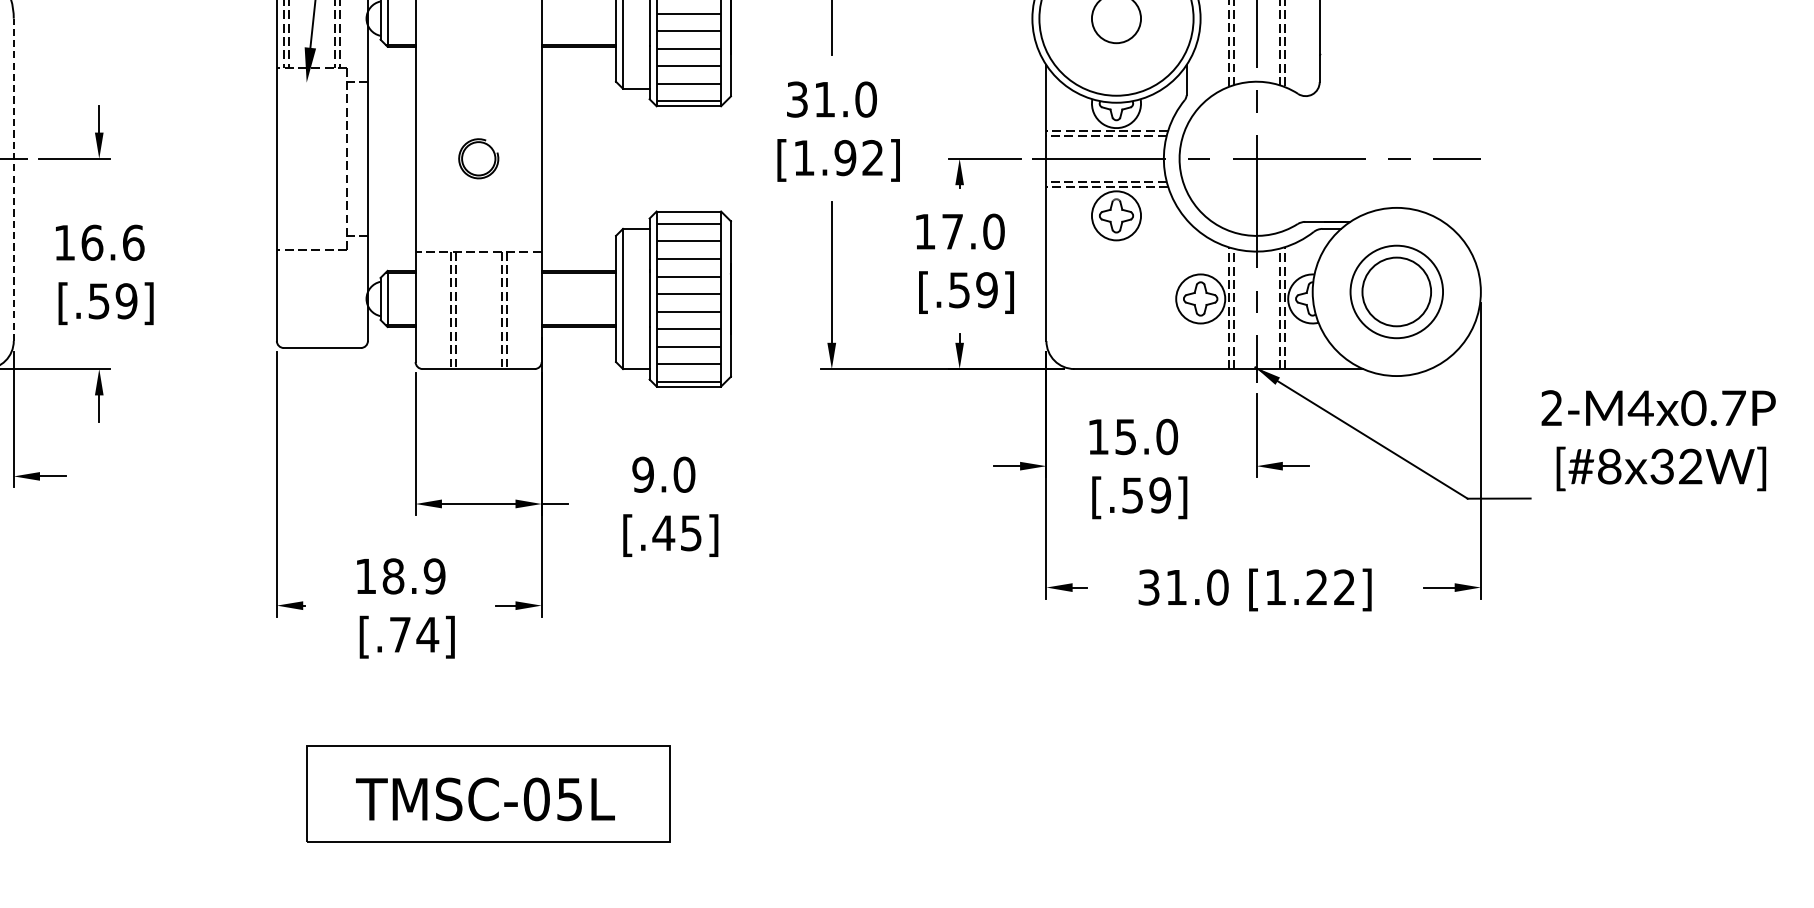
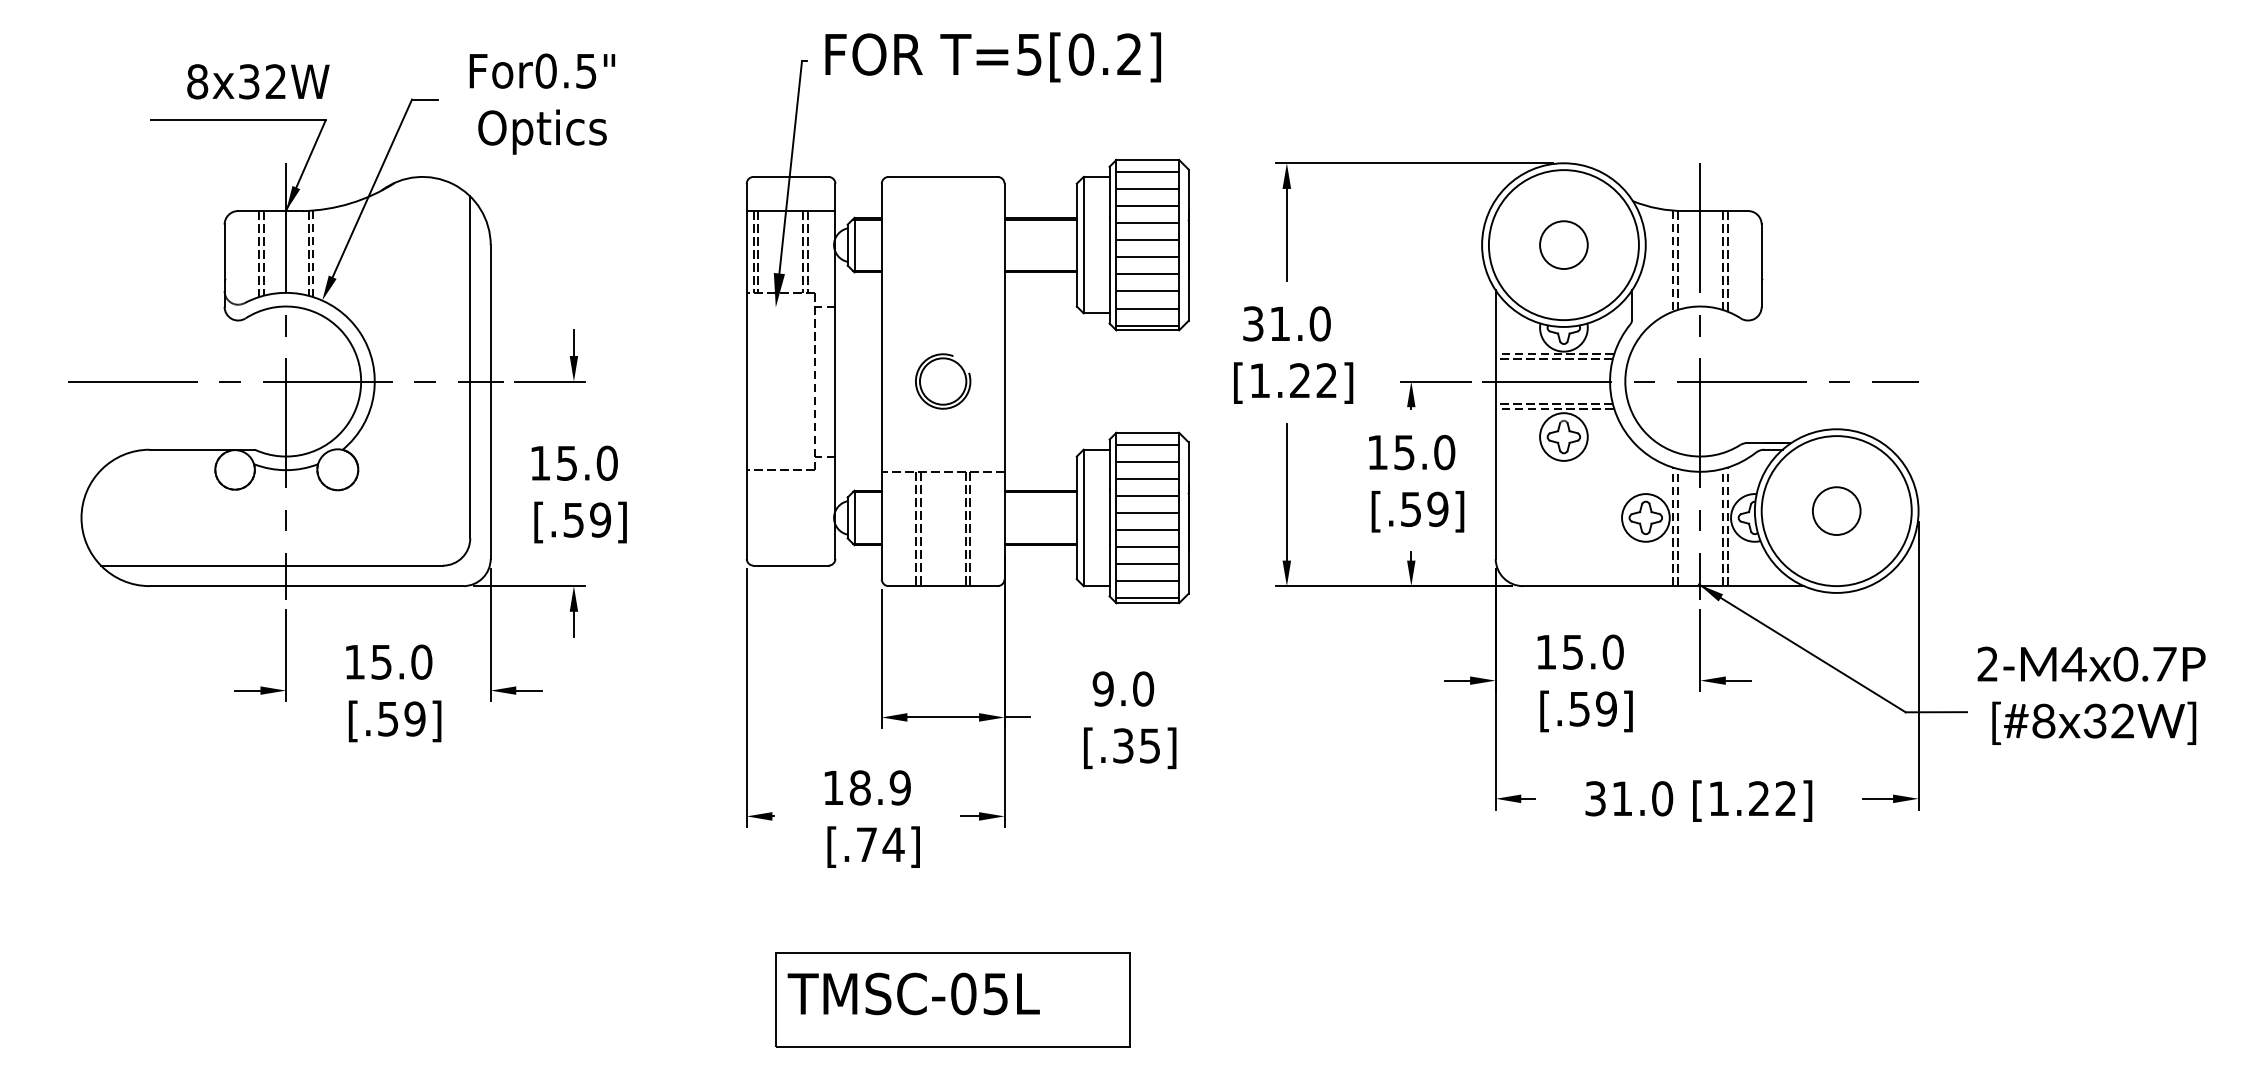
text: (844, 157) -> (1299, 380), [1.92] -> [1.22]
part: (479, 158) -> (943, 381), size x1.43
line: (13, 179) -> (490, 401), dashed -> solid
text: (952, 231) -> (1404, 452), 17.0 -> 15.0
text: (113, 242) -> (587, 462), 16.6 -> 15.0
circle: (1396, 291) -> (1836, 510), size x0.71
circle: (1396, 292) -> (1836, 511), size x1.67
text: (1658, 440) -> (2091, 695), moved
text: (663, 532) -> (1123, 745), [.45] -> [.35]
text: (485, 798) -> (913, 993), moved

